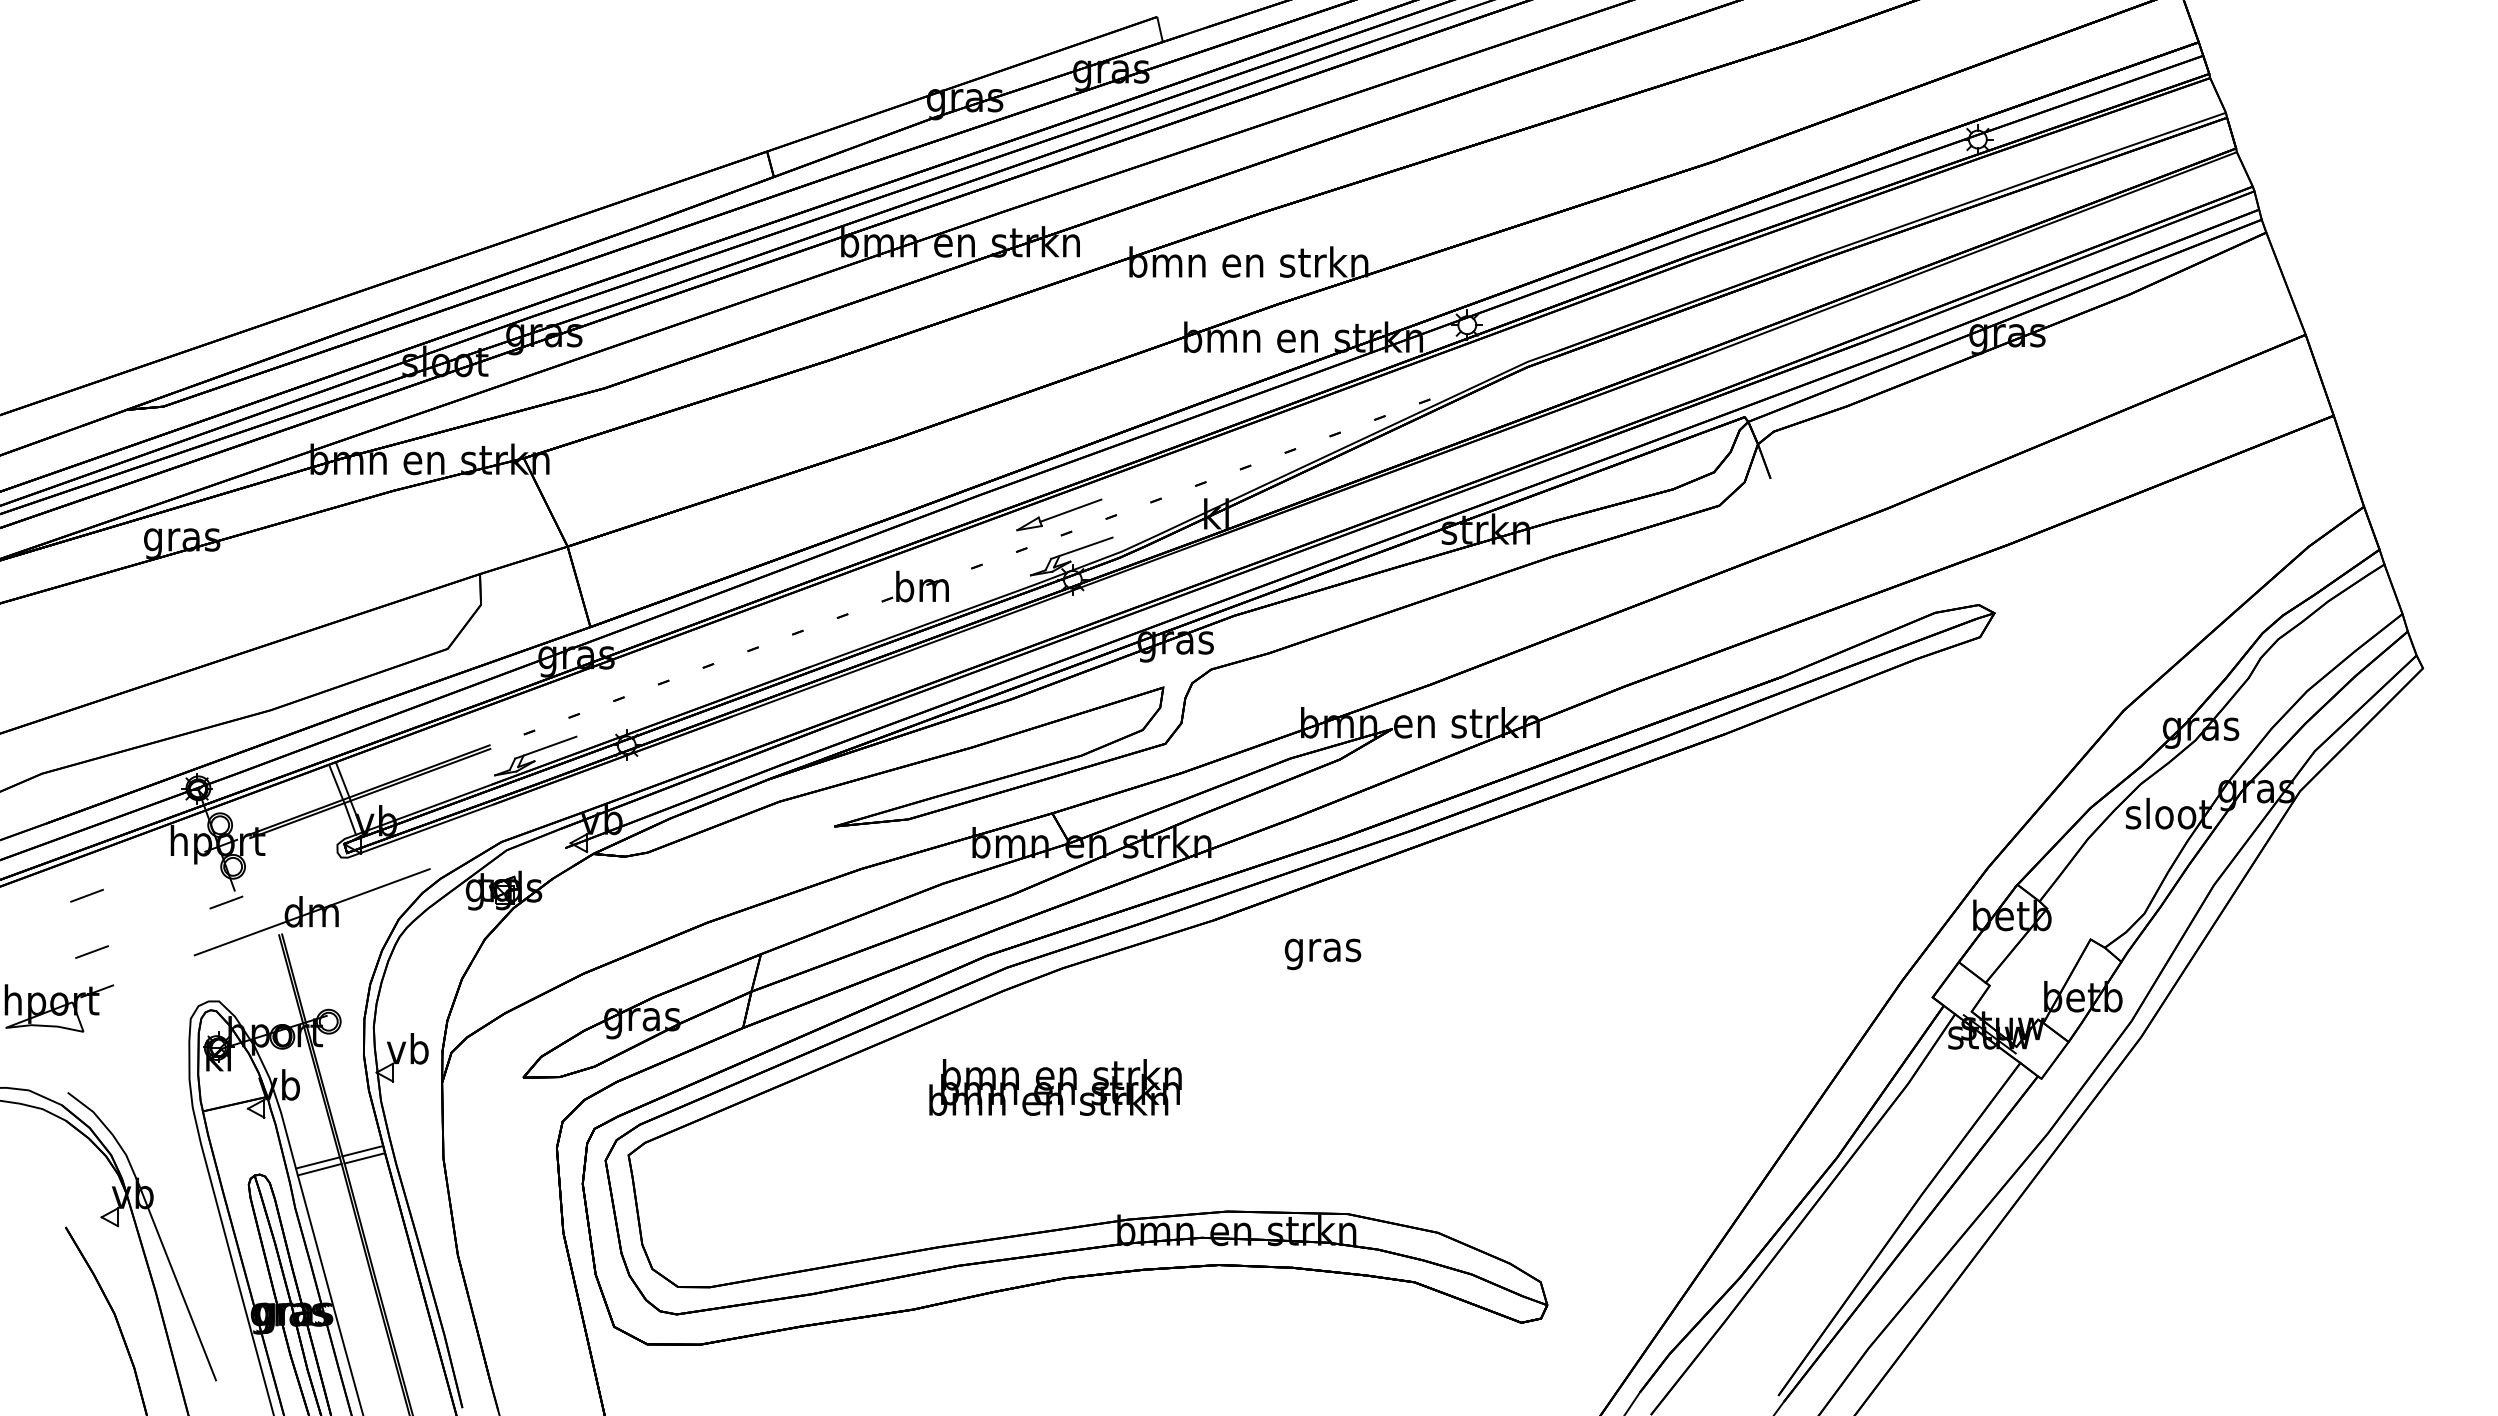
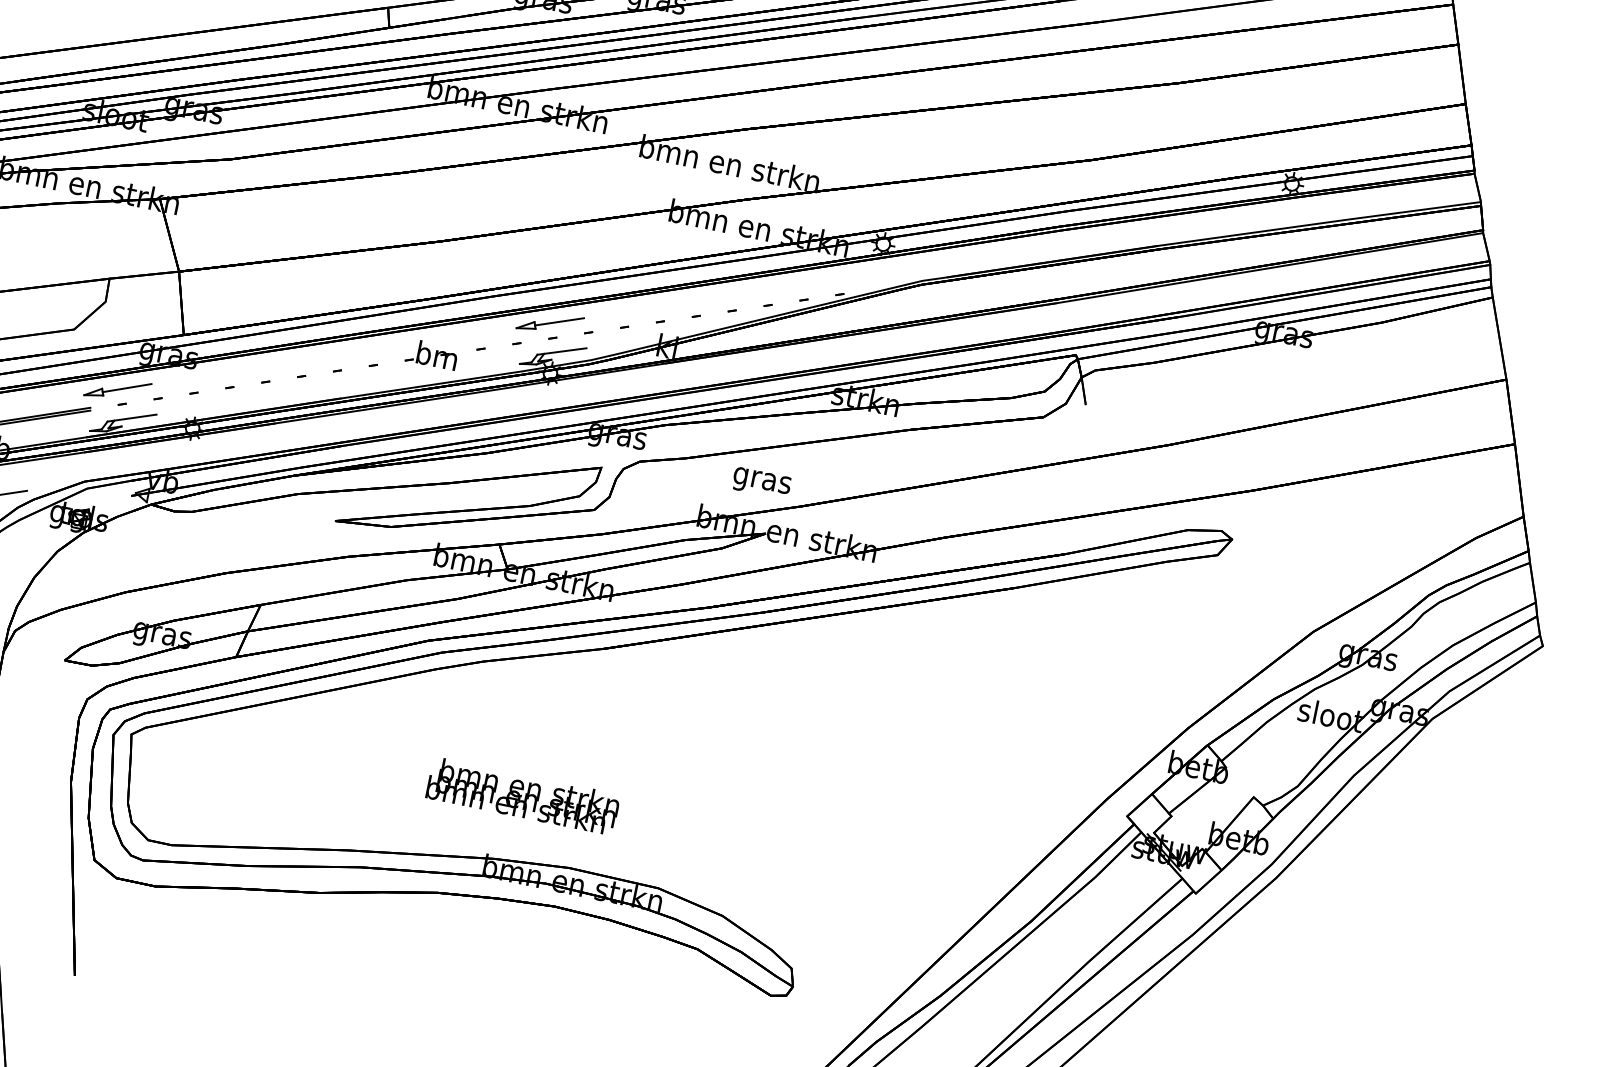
part: (519, 714) -> (117, 389), added
text: (1322, 954) -> (761, 483), moved
text: (1055, 1087) -> (523, 796), moved

